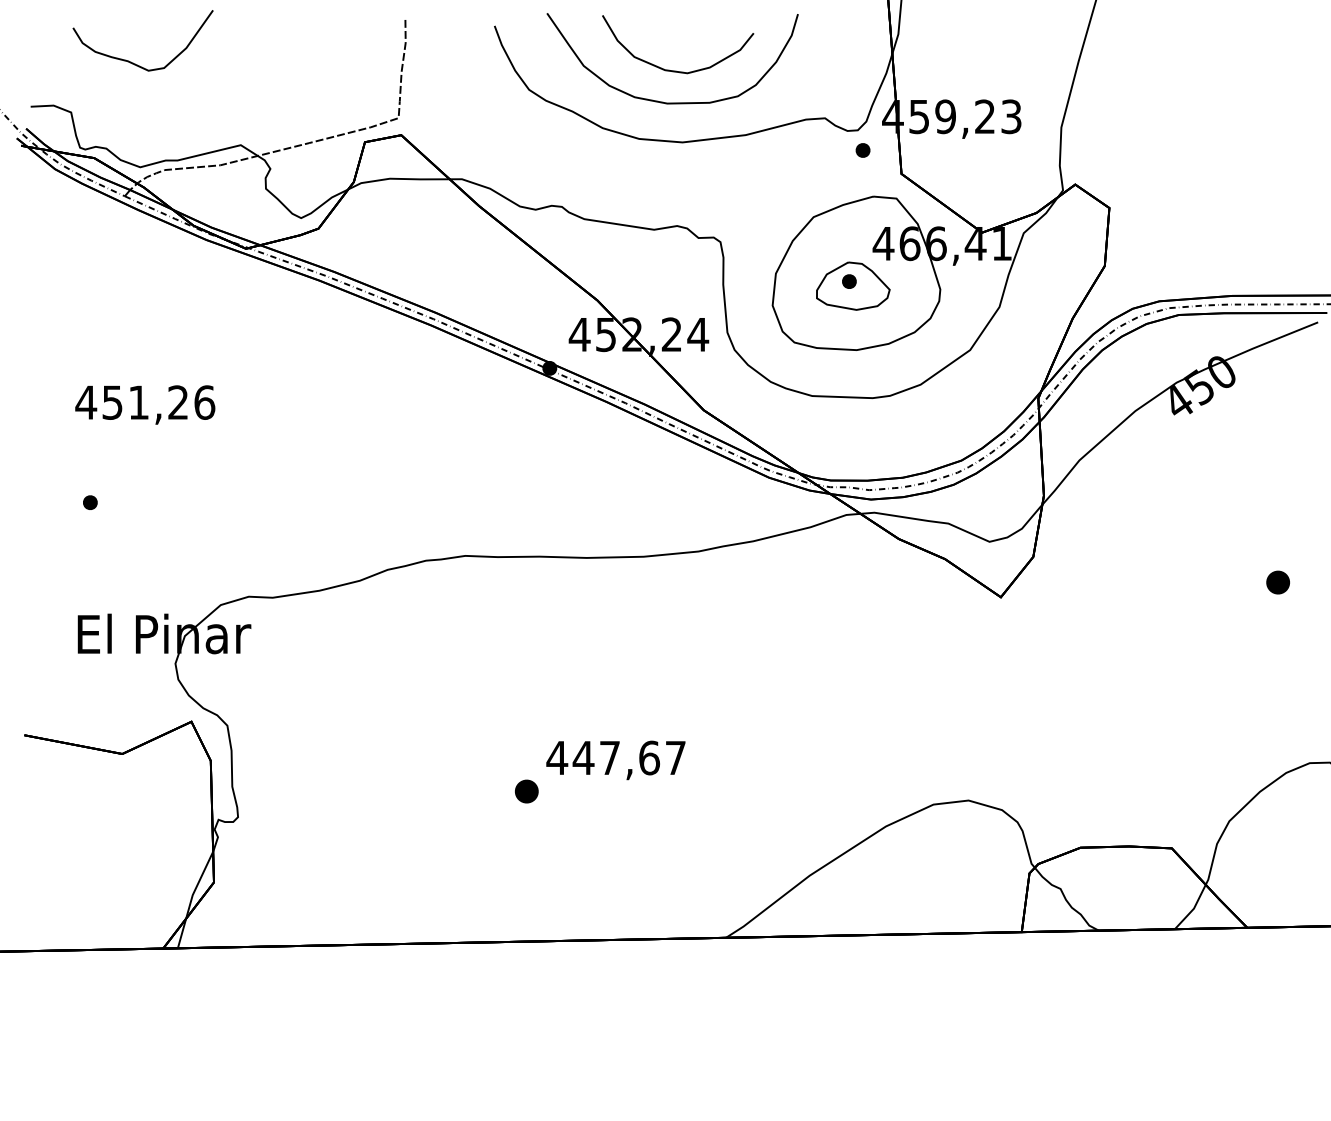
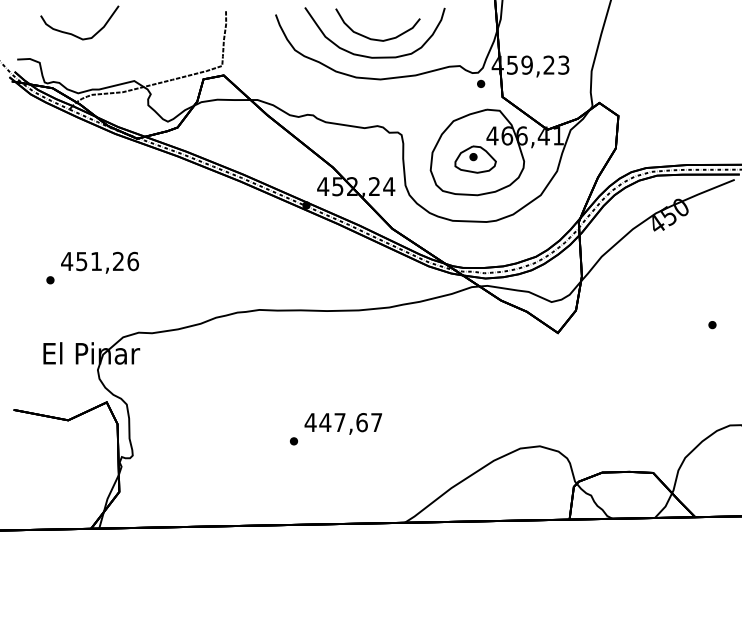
text: (144, 404) -> (99, 262), moved
part: (1278, 583) -> (712, 325), size x0.62
part: (528, 791) -> (294, 441), size x0.62

